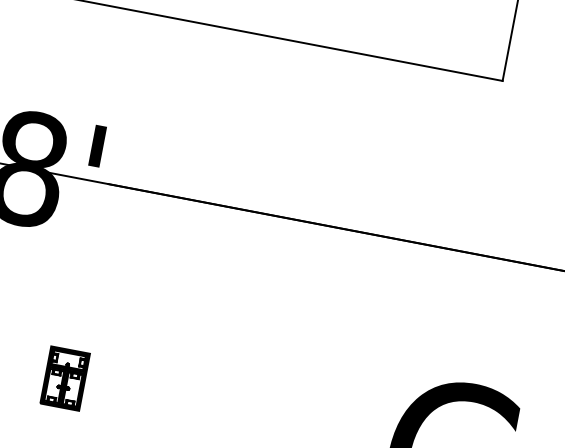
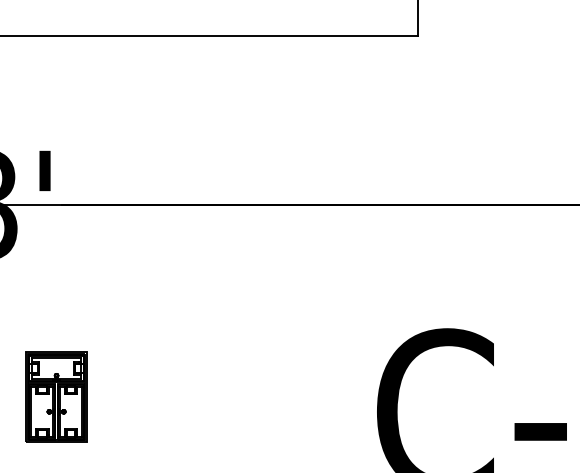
part: (64, 378) -> (55, 397), size x1.6

